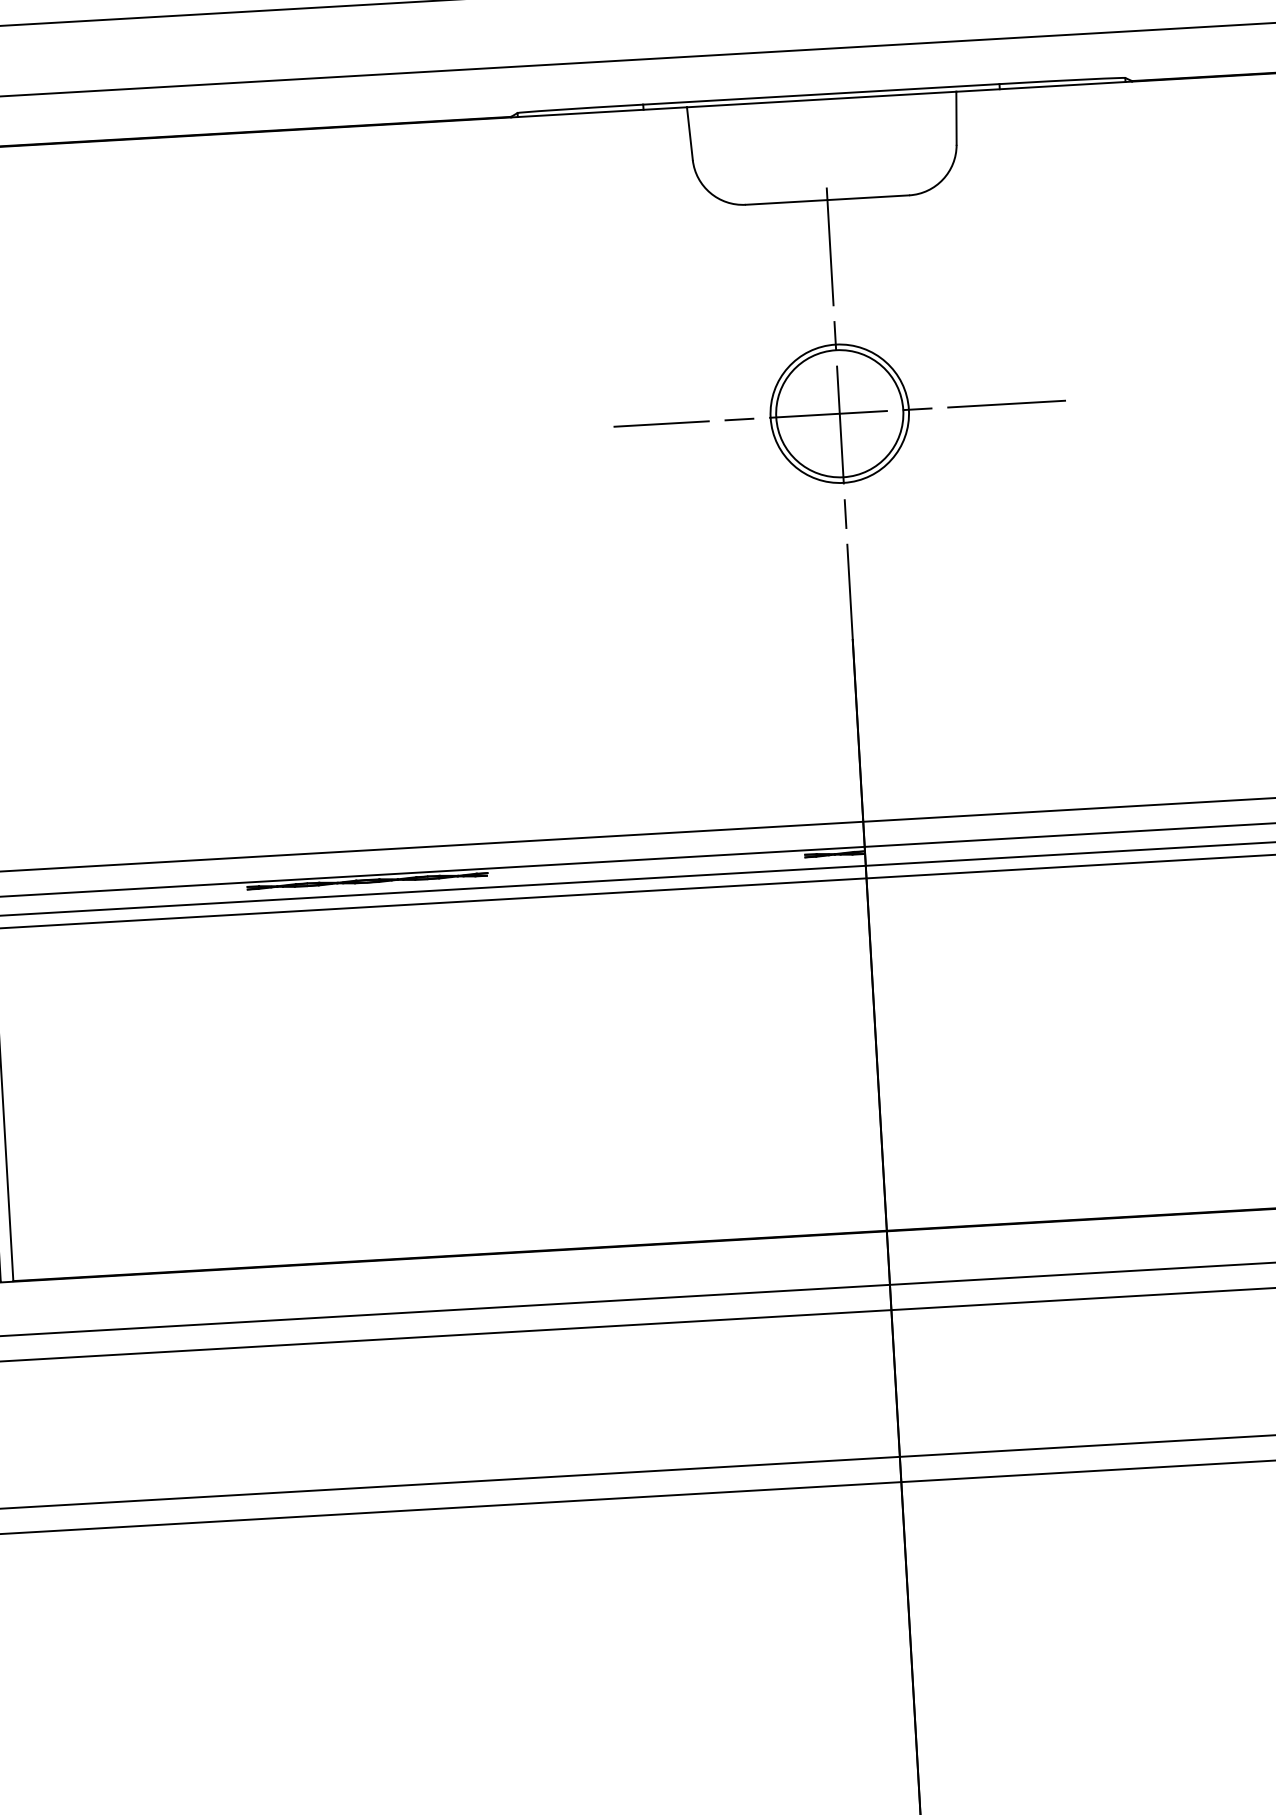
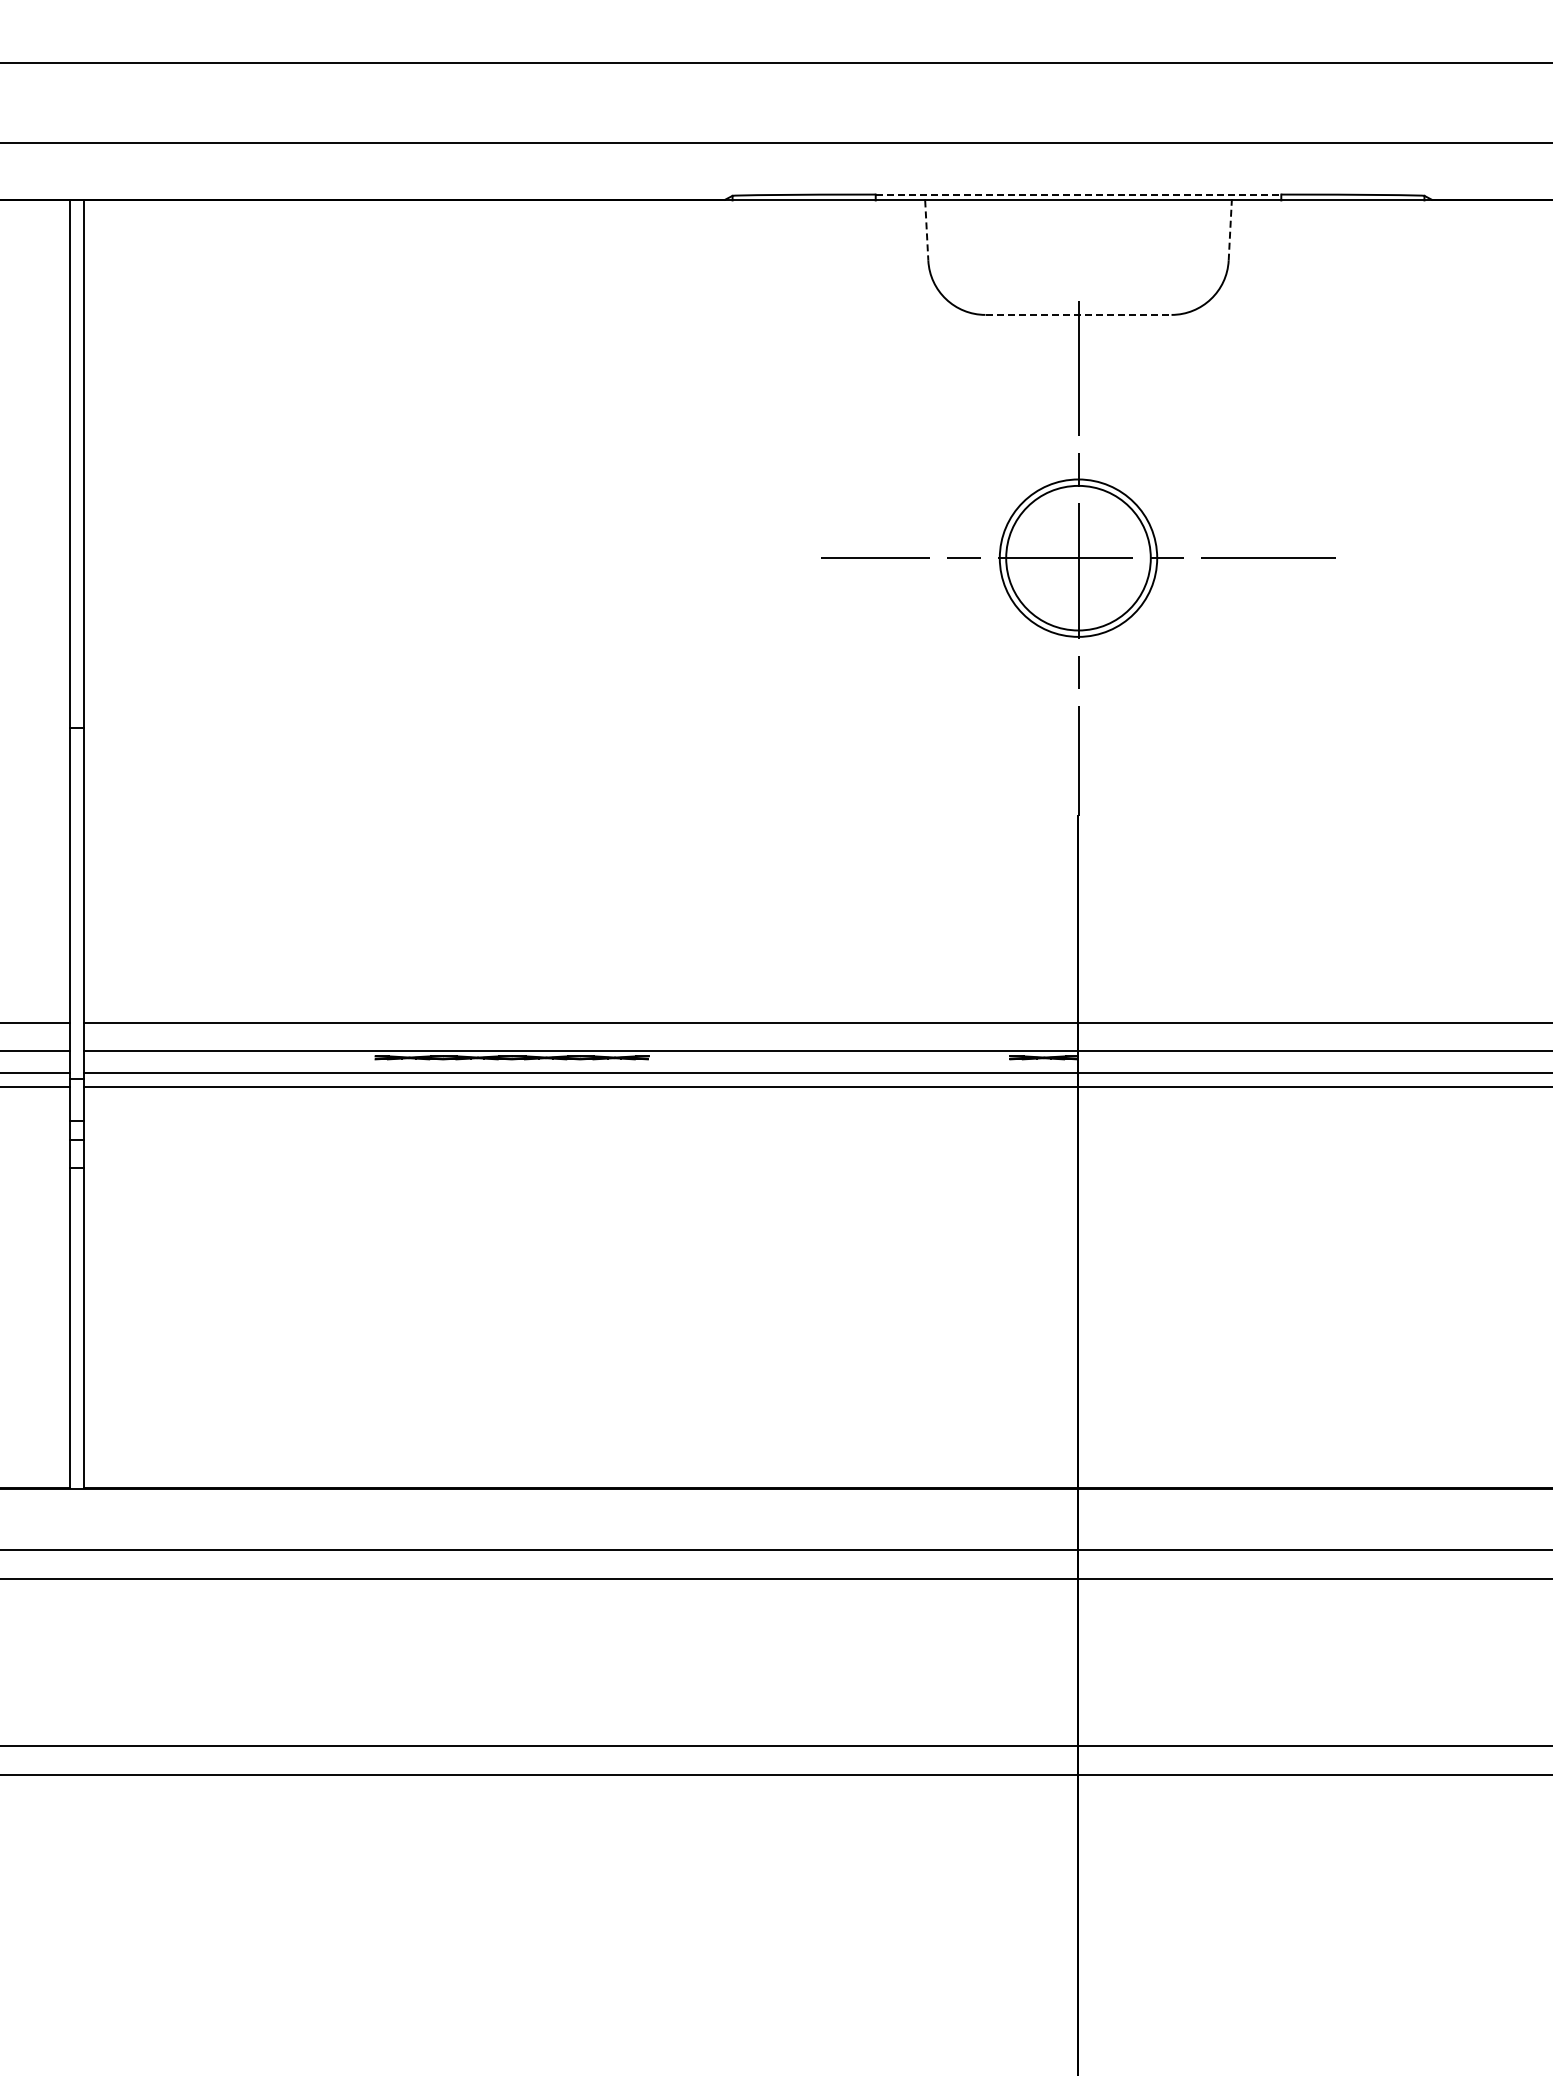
line: (821, 94) -> (1078, 194), solid -> dashed
line: (956, 118) -> (1230, 230), solid -> dashed
line: (689, 134) -> (926, 231), solid -> dashed
line: (828, 199) -> (1079, 314), solid -> dashed

